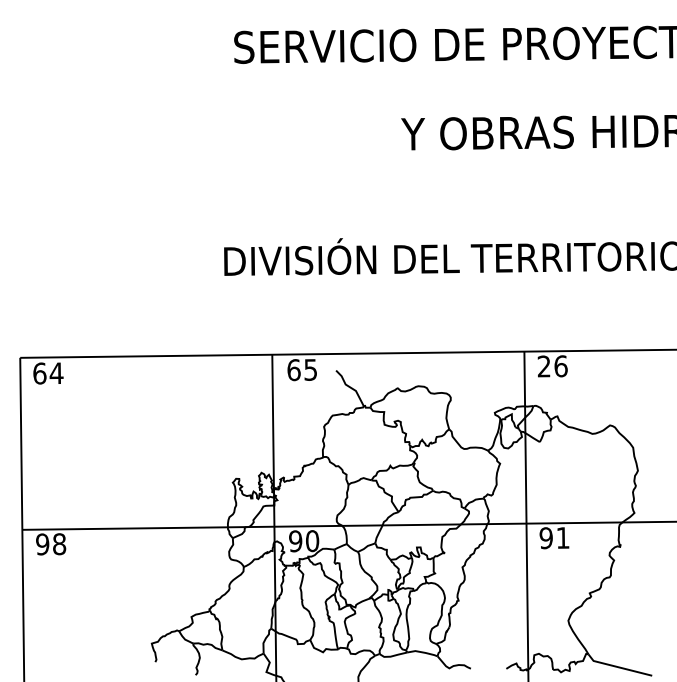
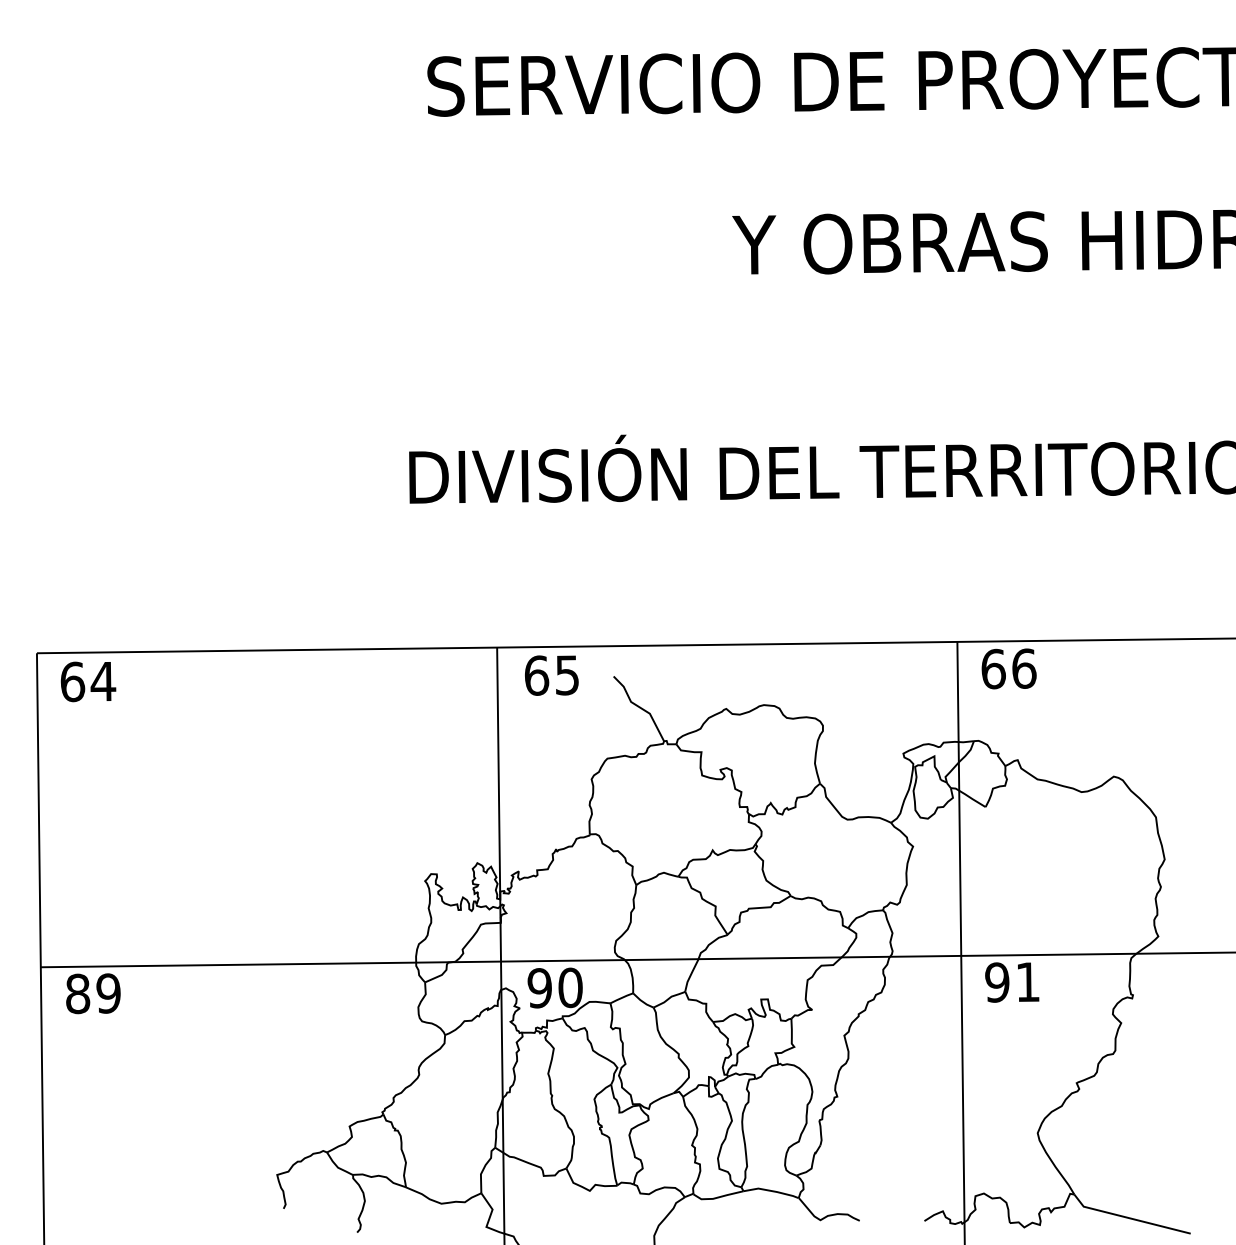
text: (543, 366) -> (992, 669), 26 -> 66
text: (51, 544) -> (94, 994), 98 -> 89

